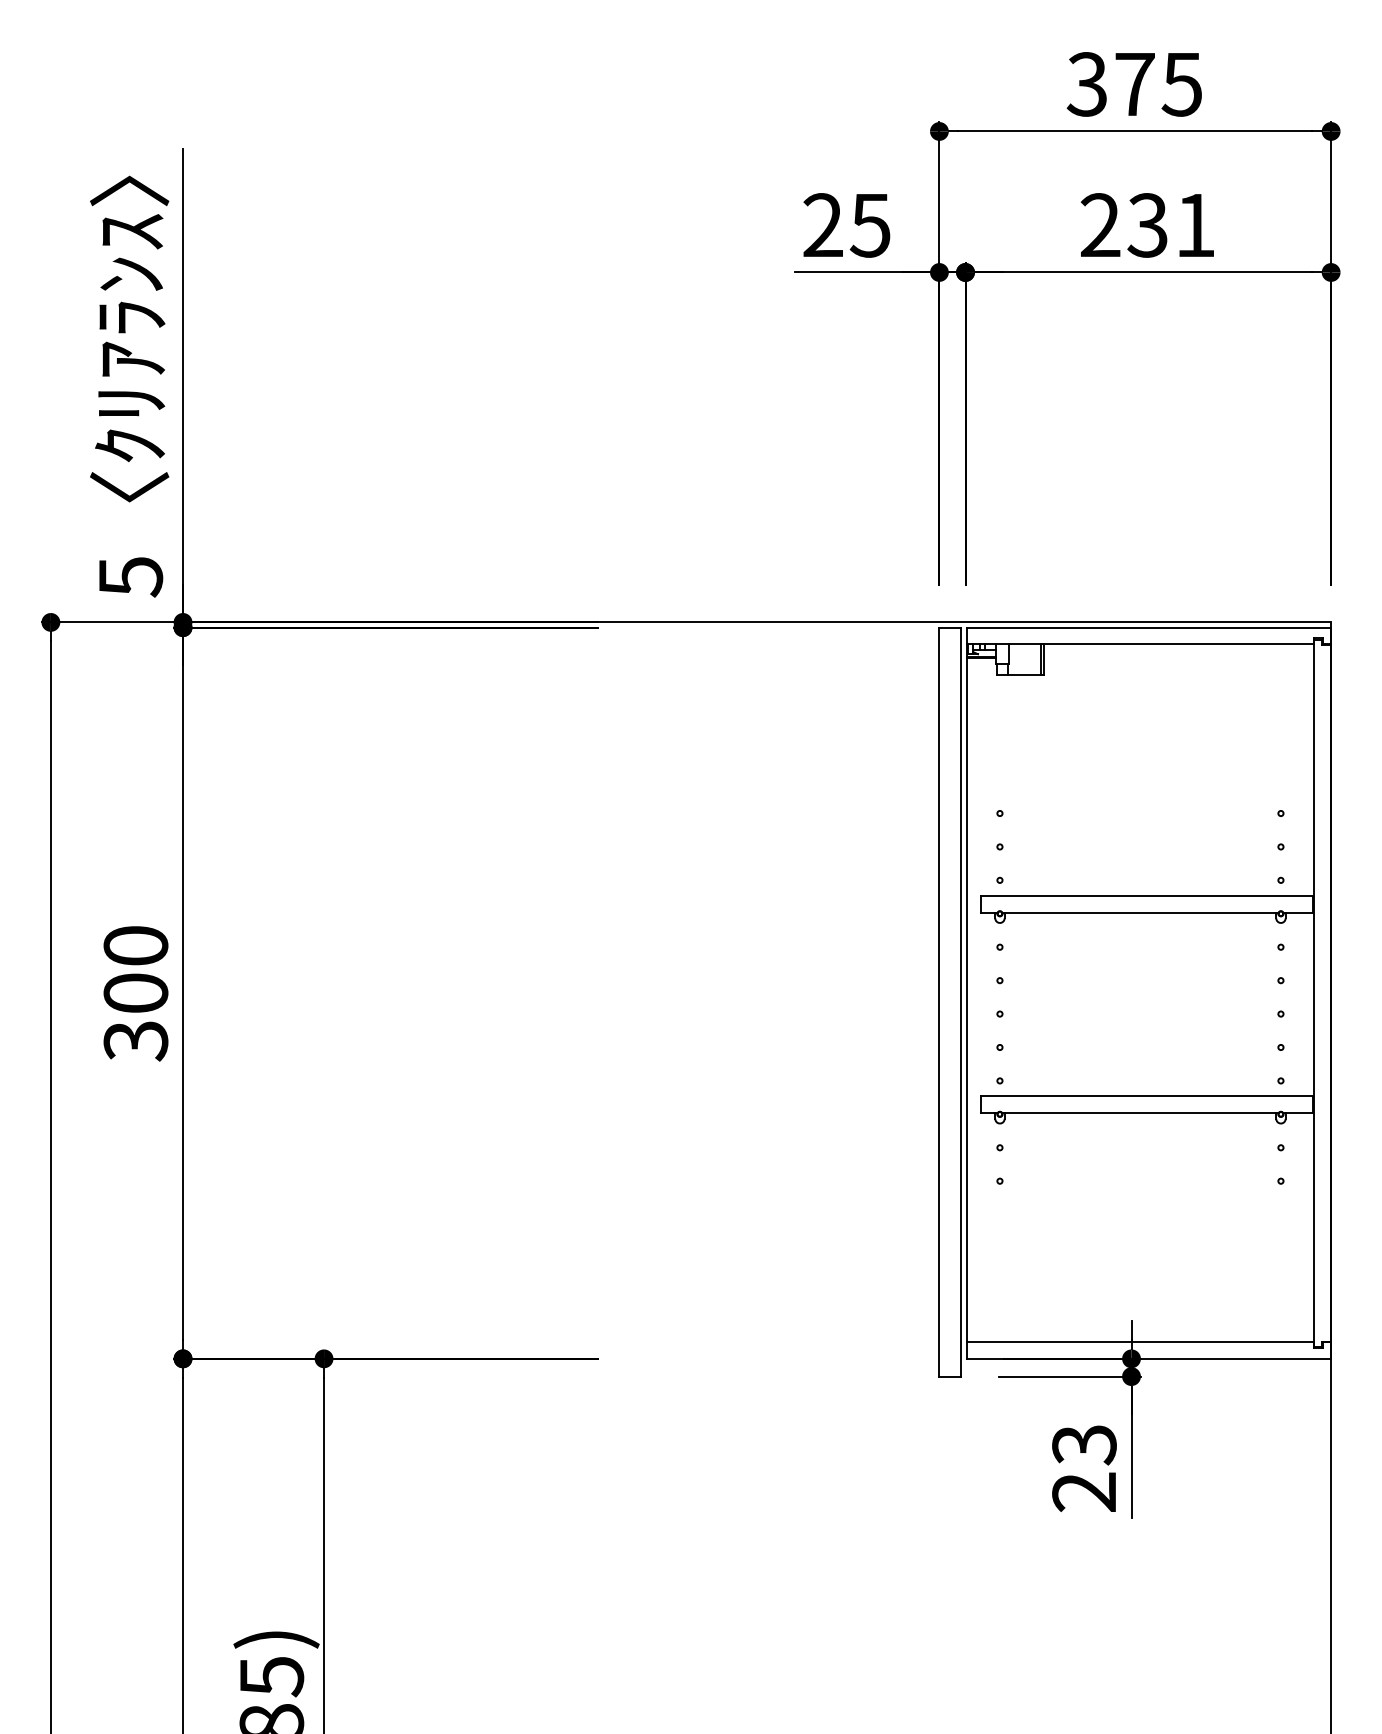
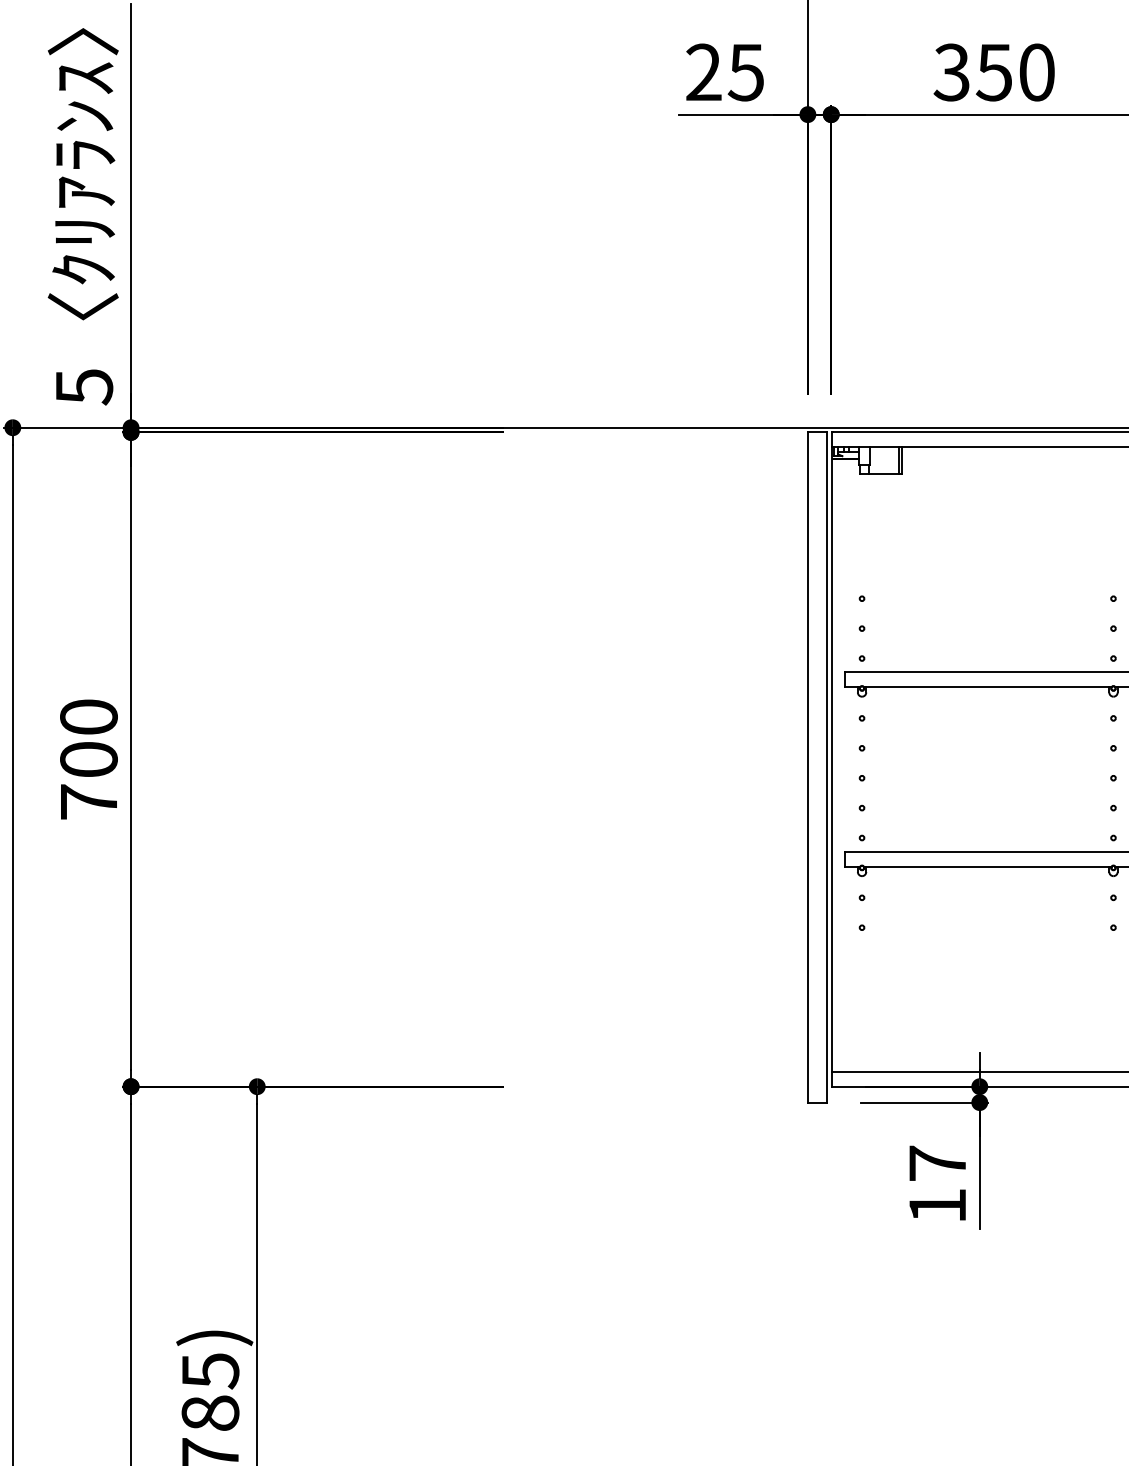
text: (1147, 225) -> (994, 72), 231 -> 350
text: (135, 1041) -> (88, 802), 300 -> 700
text: (1084, 1468) -> (937, 1184), 23 -> 17

